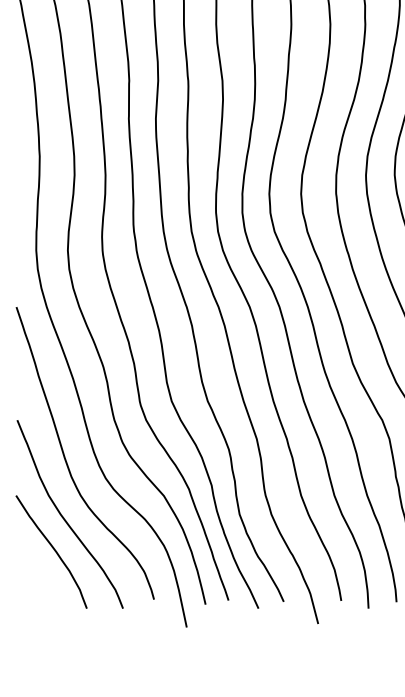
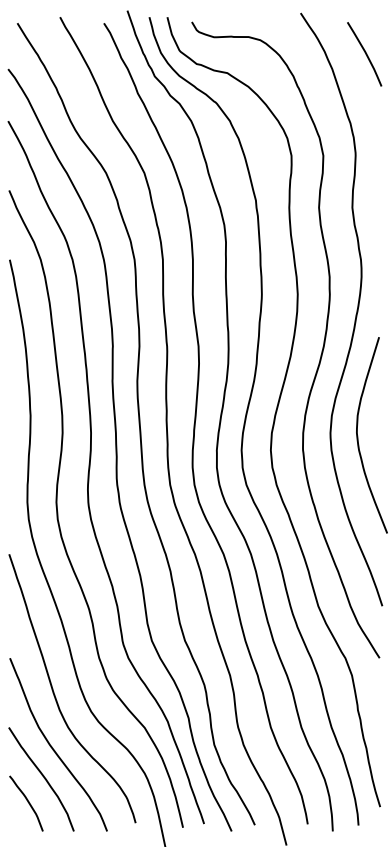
curve: (36, 577) -> (27, 802), added

